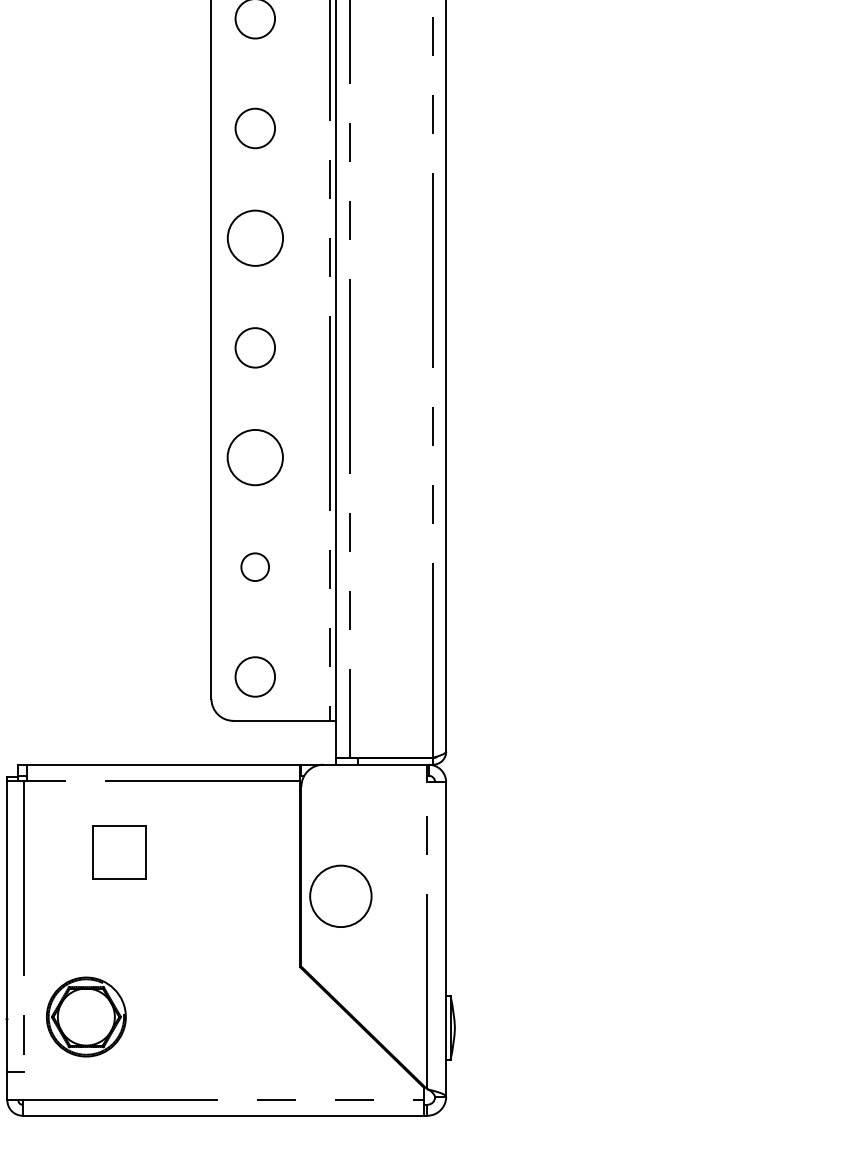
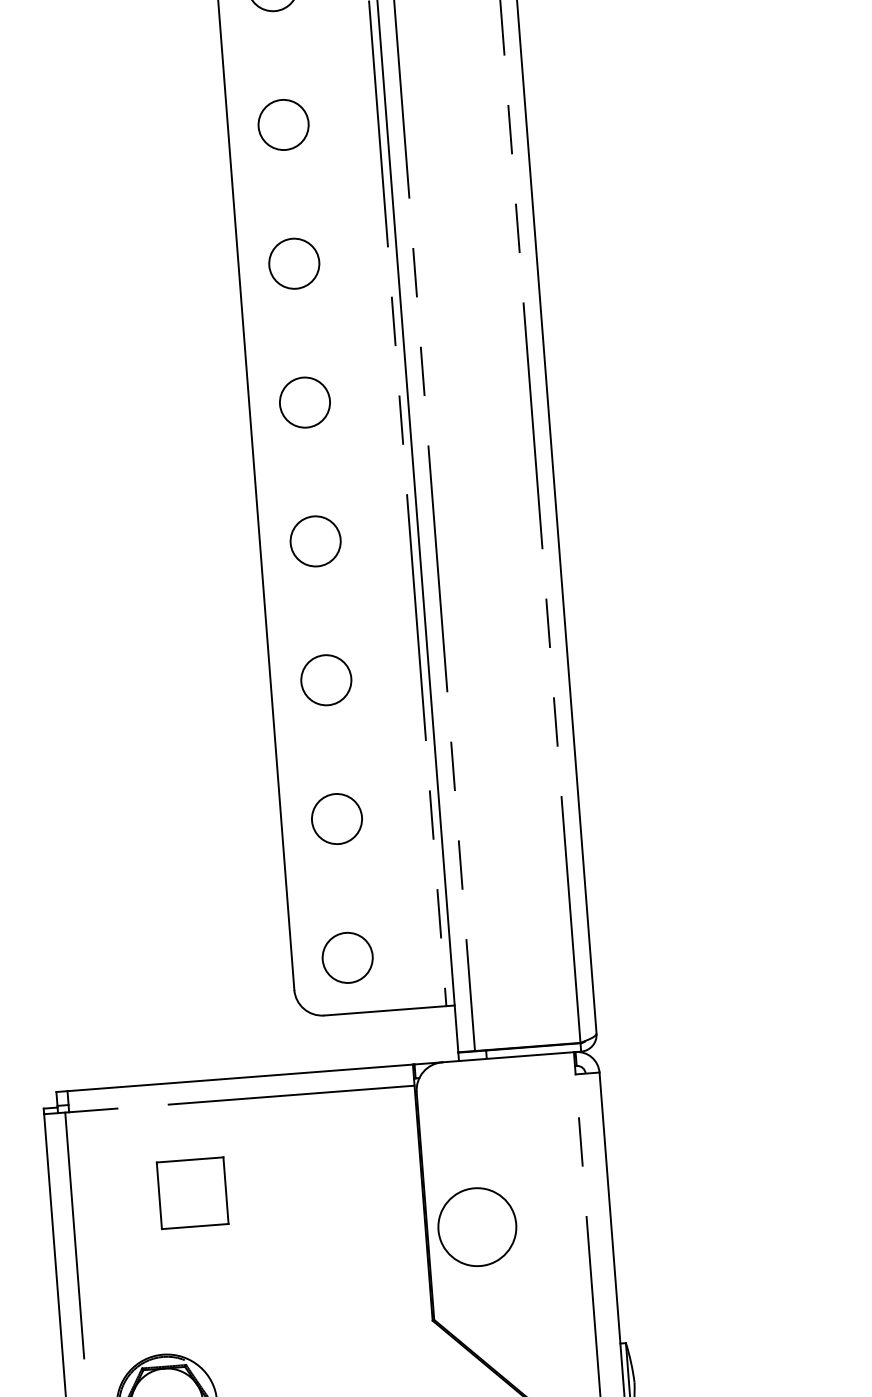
circle: (254, 237) -> (303, 401), size x0.71
circle: (255, 457) -> (326, 680), size x0.71
circle: (254, 566) -> (335, 818), size x1.43

